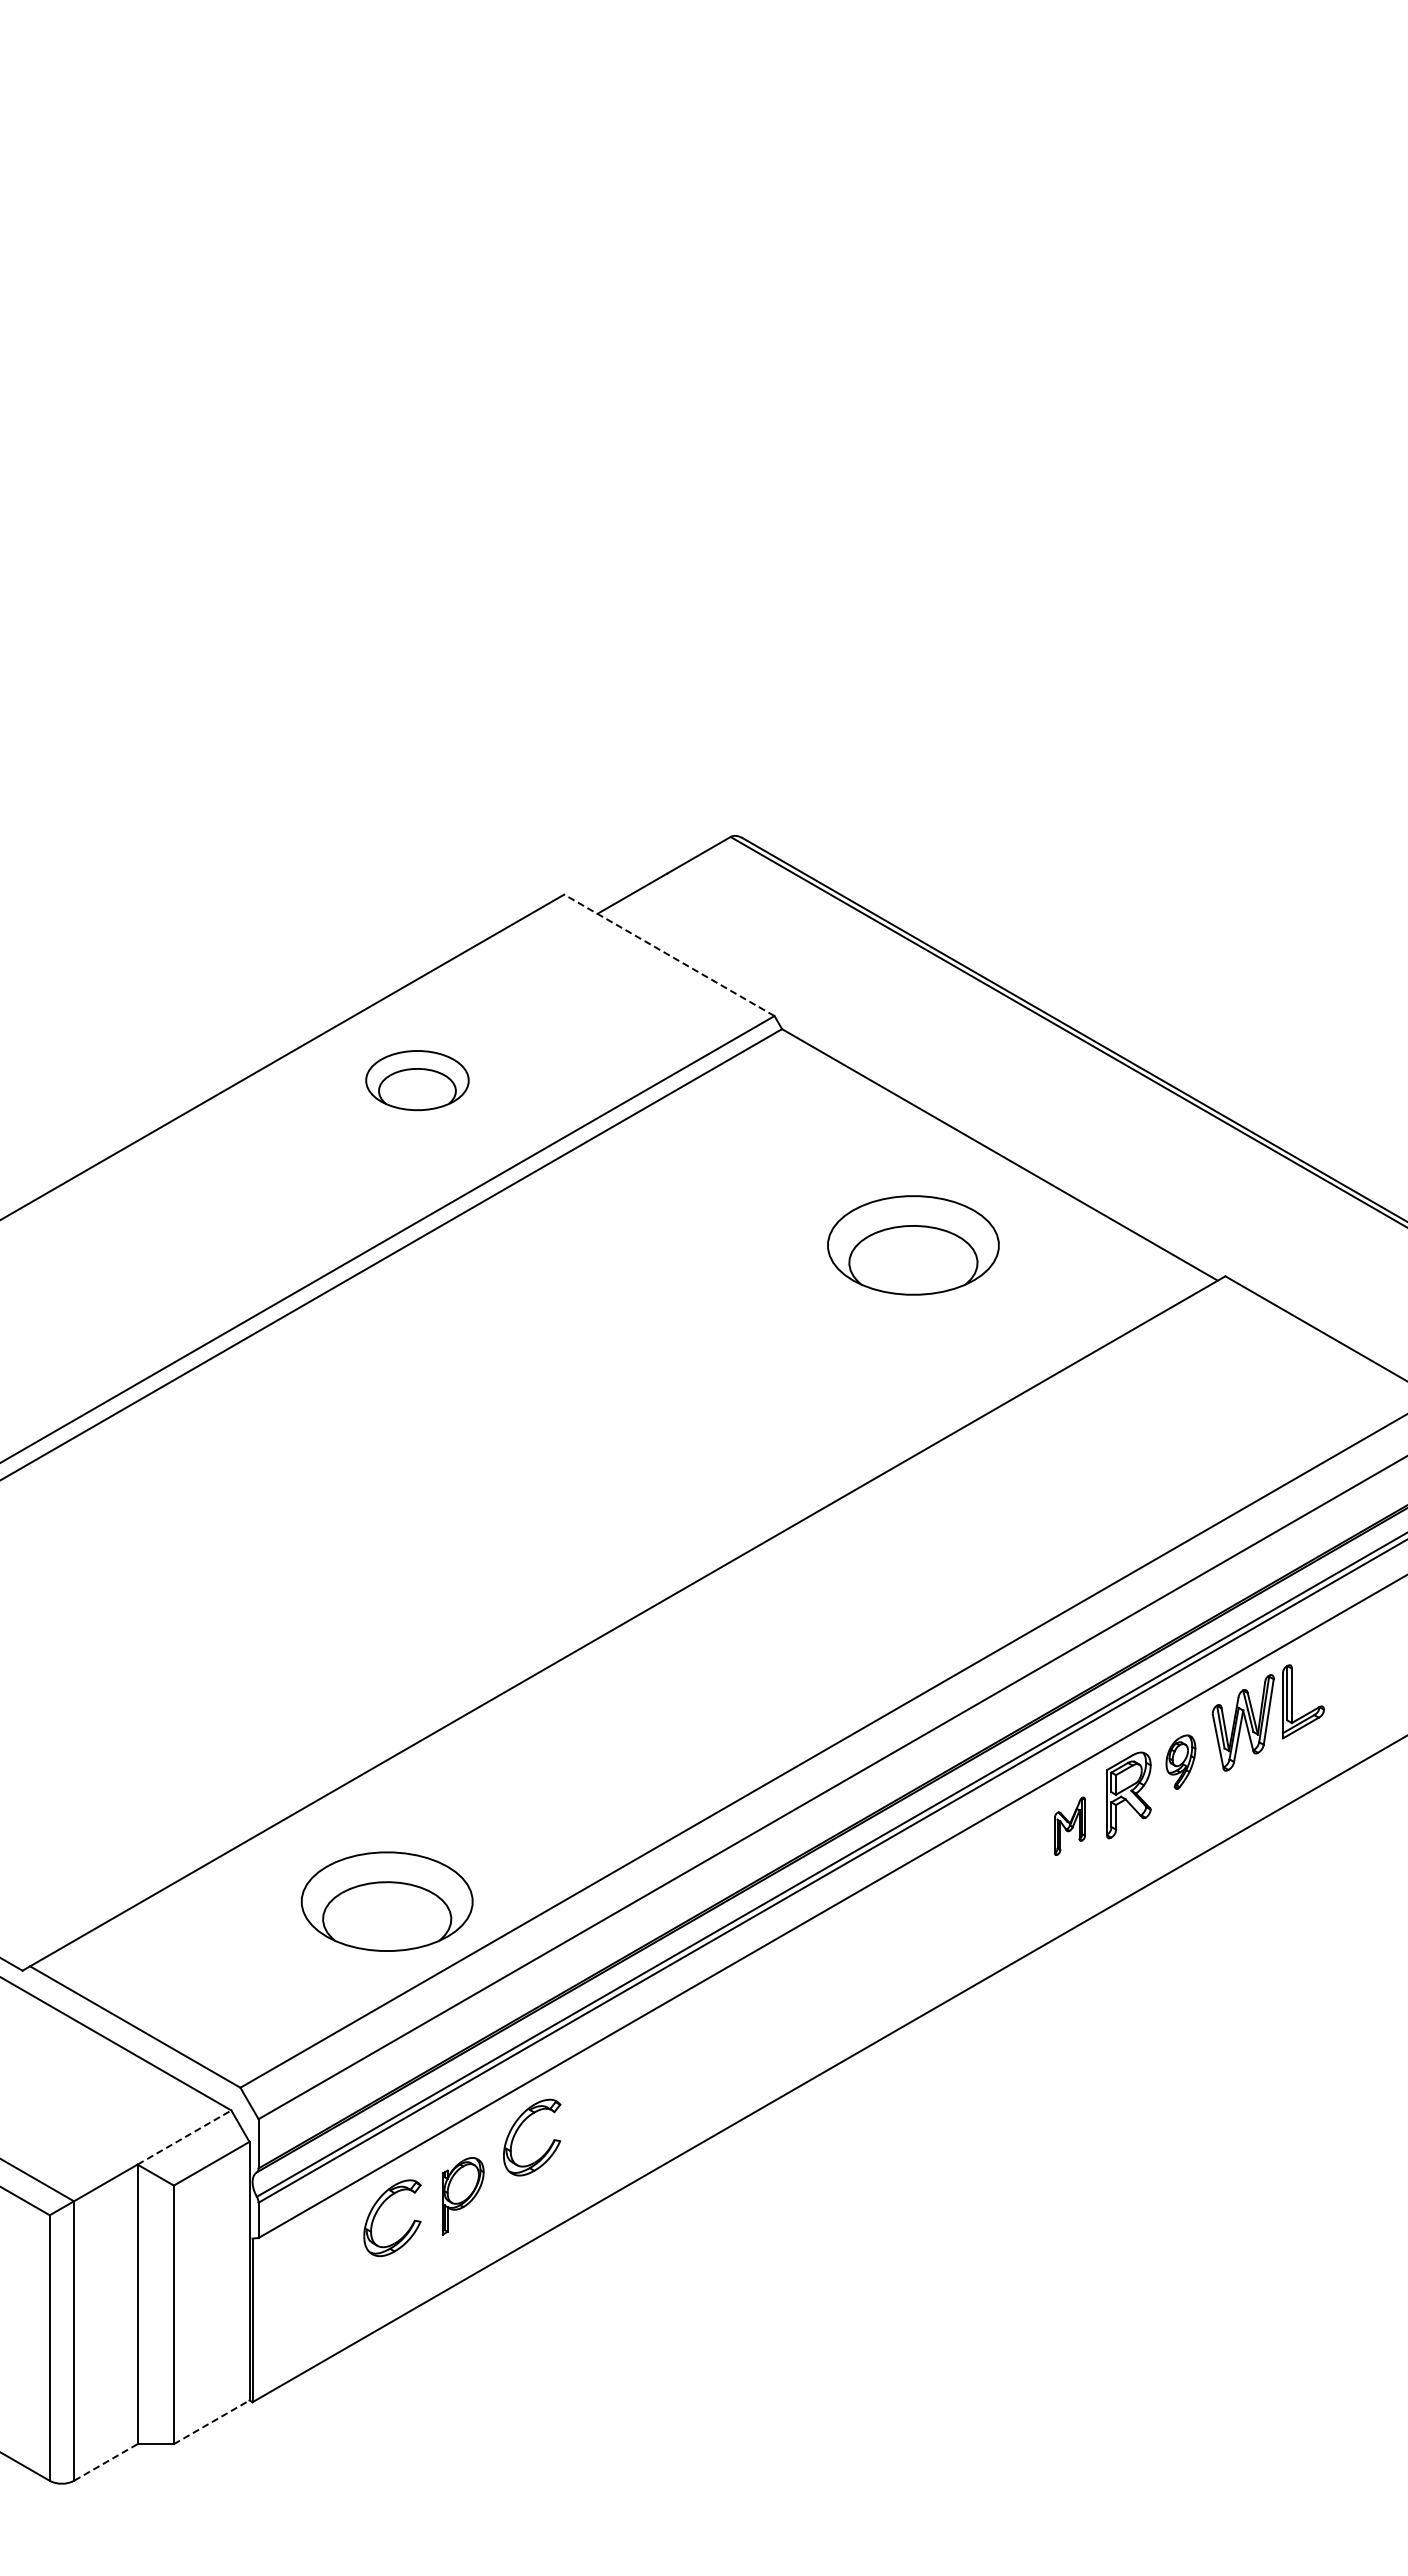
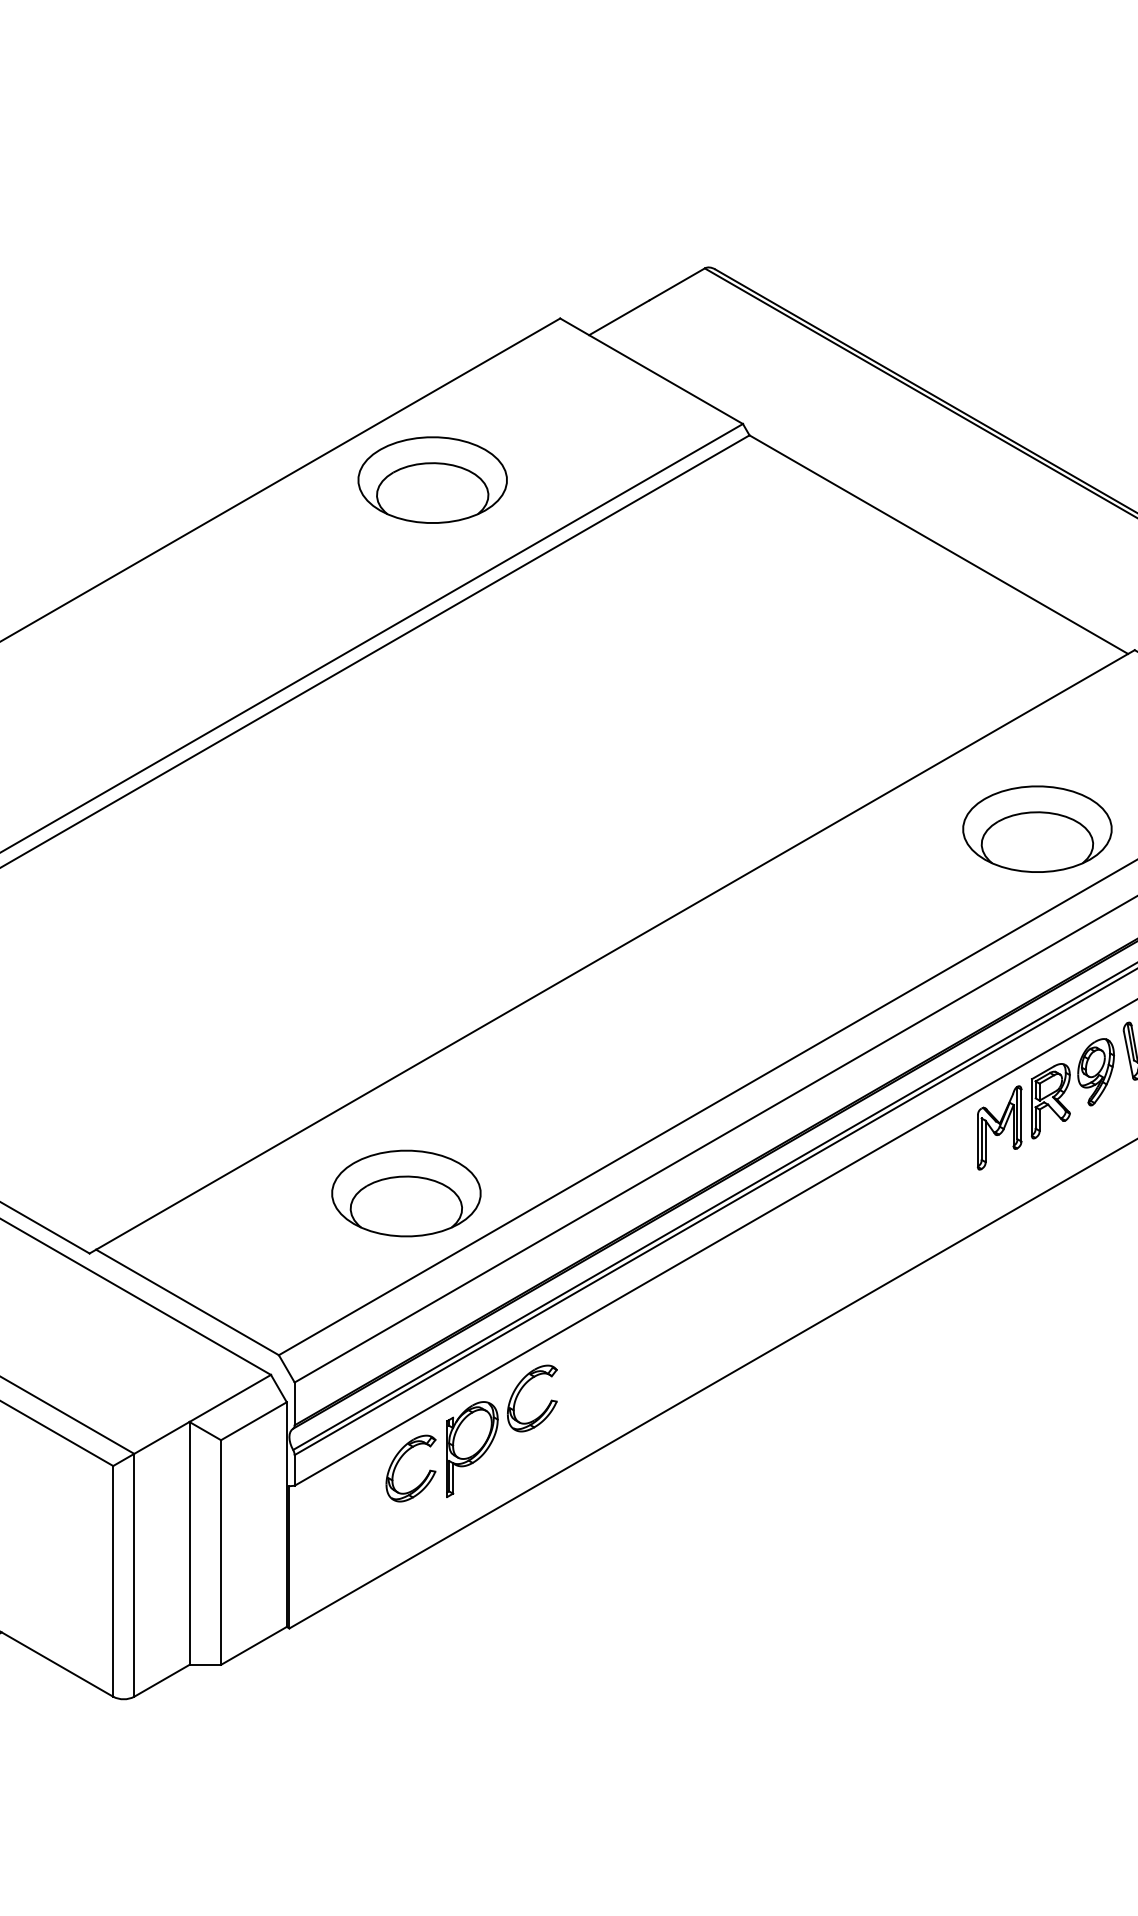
line: (668, 955) -> (650, 371), dashed -> solid
part: (417, 1080) -> (432, 480), size x1.67
part: (913, 1245) -> (1037, 829), moved
part: (1180, 1762) -> (1095, 1072), size x1.43
part: (1069, 1826) -> (999, 1128), size x1.67
line: (184, 2137) -> (230, 1398), dashed -> solid
part: (463, 2195) -> (472, 1448), size x1.43
line: (211, 2422) -> (253, 1646), dashed -> solid
line: (105, 2462) -> (161, 1680), dashed -> solid

